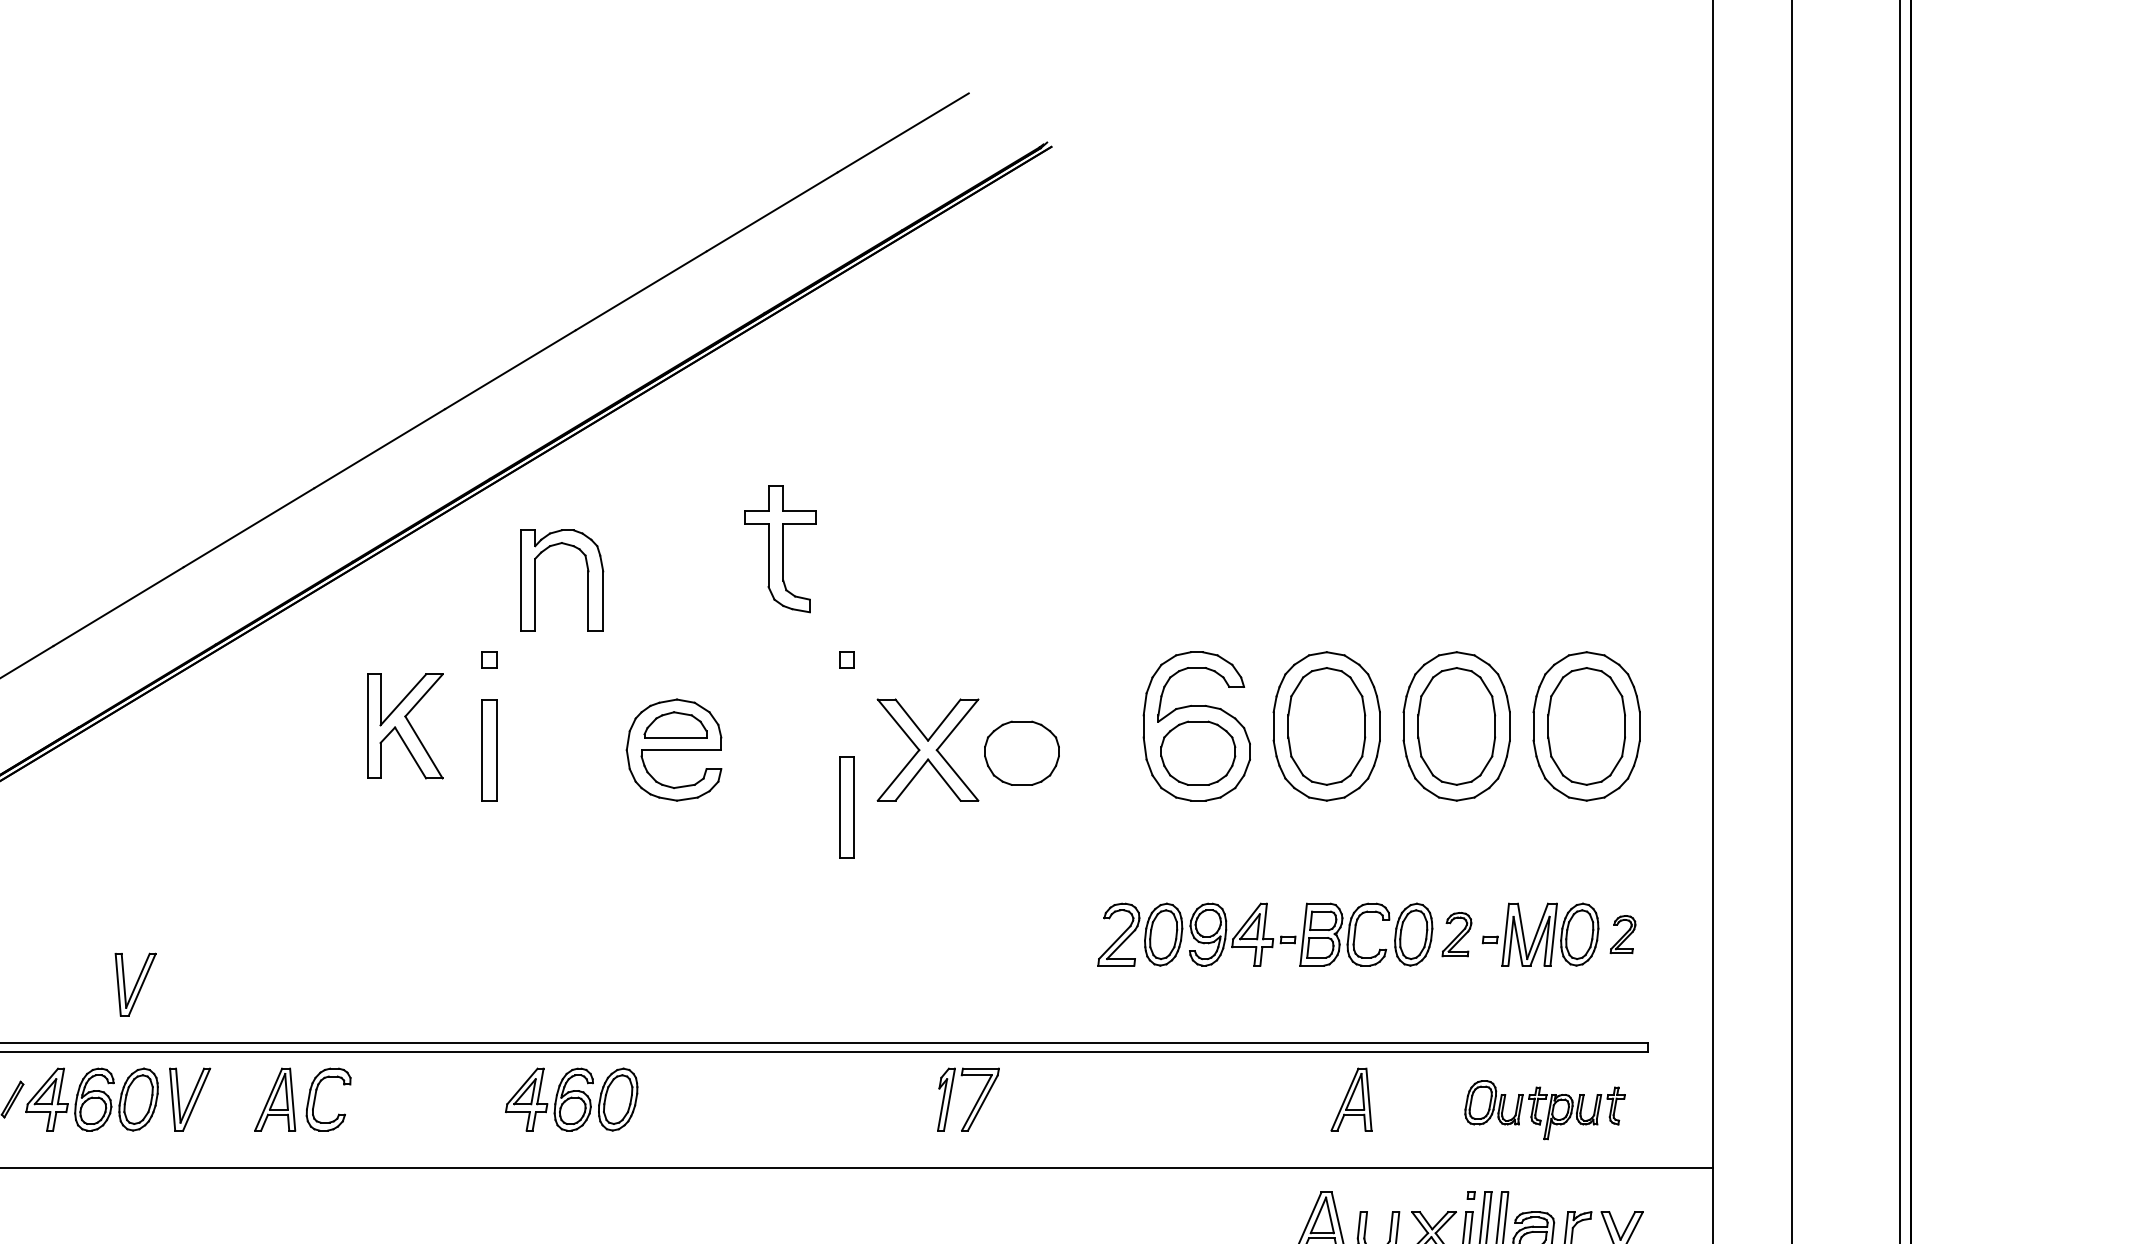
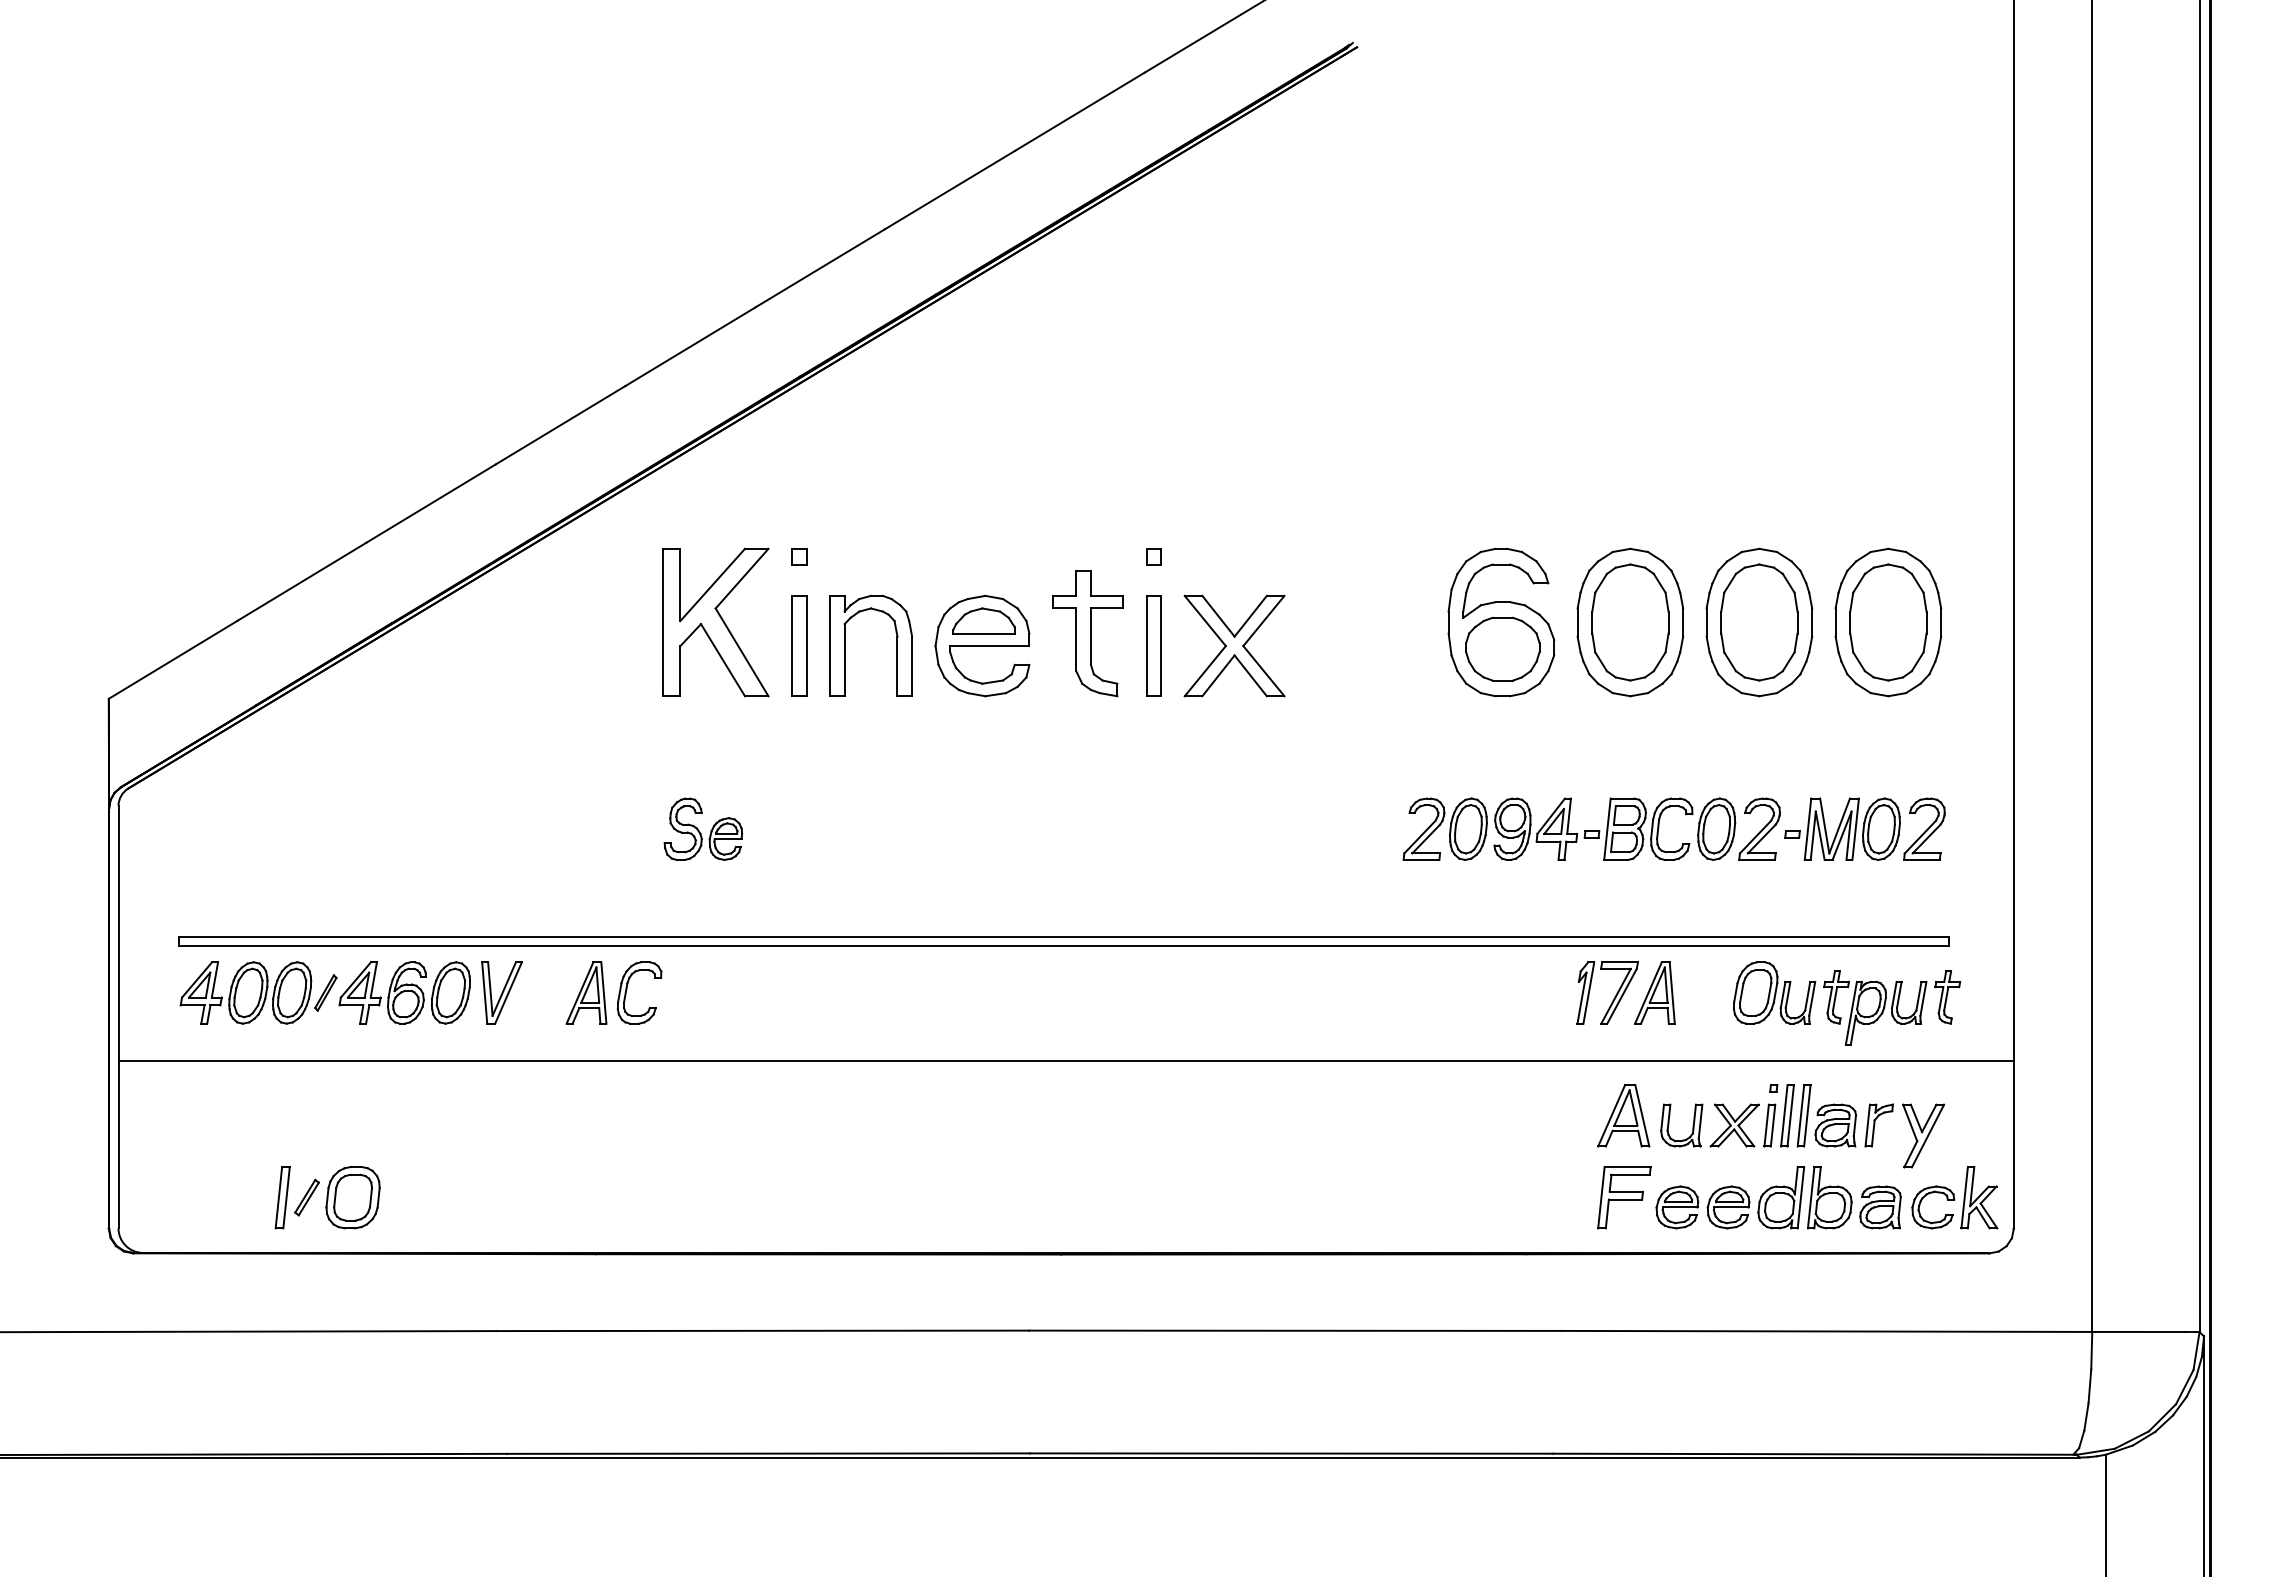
part: (779, 549) -> (1087, 633), moved
part: (536, 580) -> (845, 645), moved
part: (405, 726) -> (715, 622), size x1.43
part: (1021, 752) -> (1327, 648), removed
part: (846, 806) -> (1153, 645), moved
part: (393, 933) -> (703, 828), added
part: (1456, 933) -> (1759, 828), size x1.43
part: (1623, 933) -> (1924, 828), size x1.67
part: (135, 984) -> (447, 878), removed
part: (571, 1099) -> (880, 992), removed
part: (975, 1103) -> (1614, 996), moved
part: (1545, 1110) -> (1847, 1003), size x1.43

